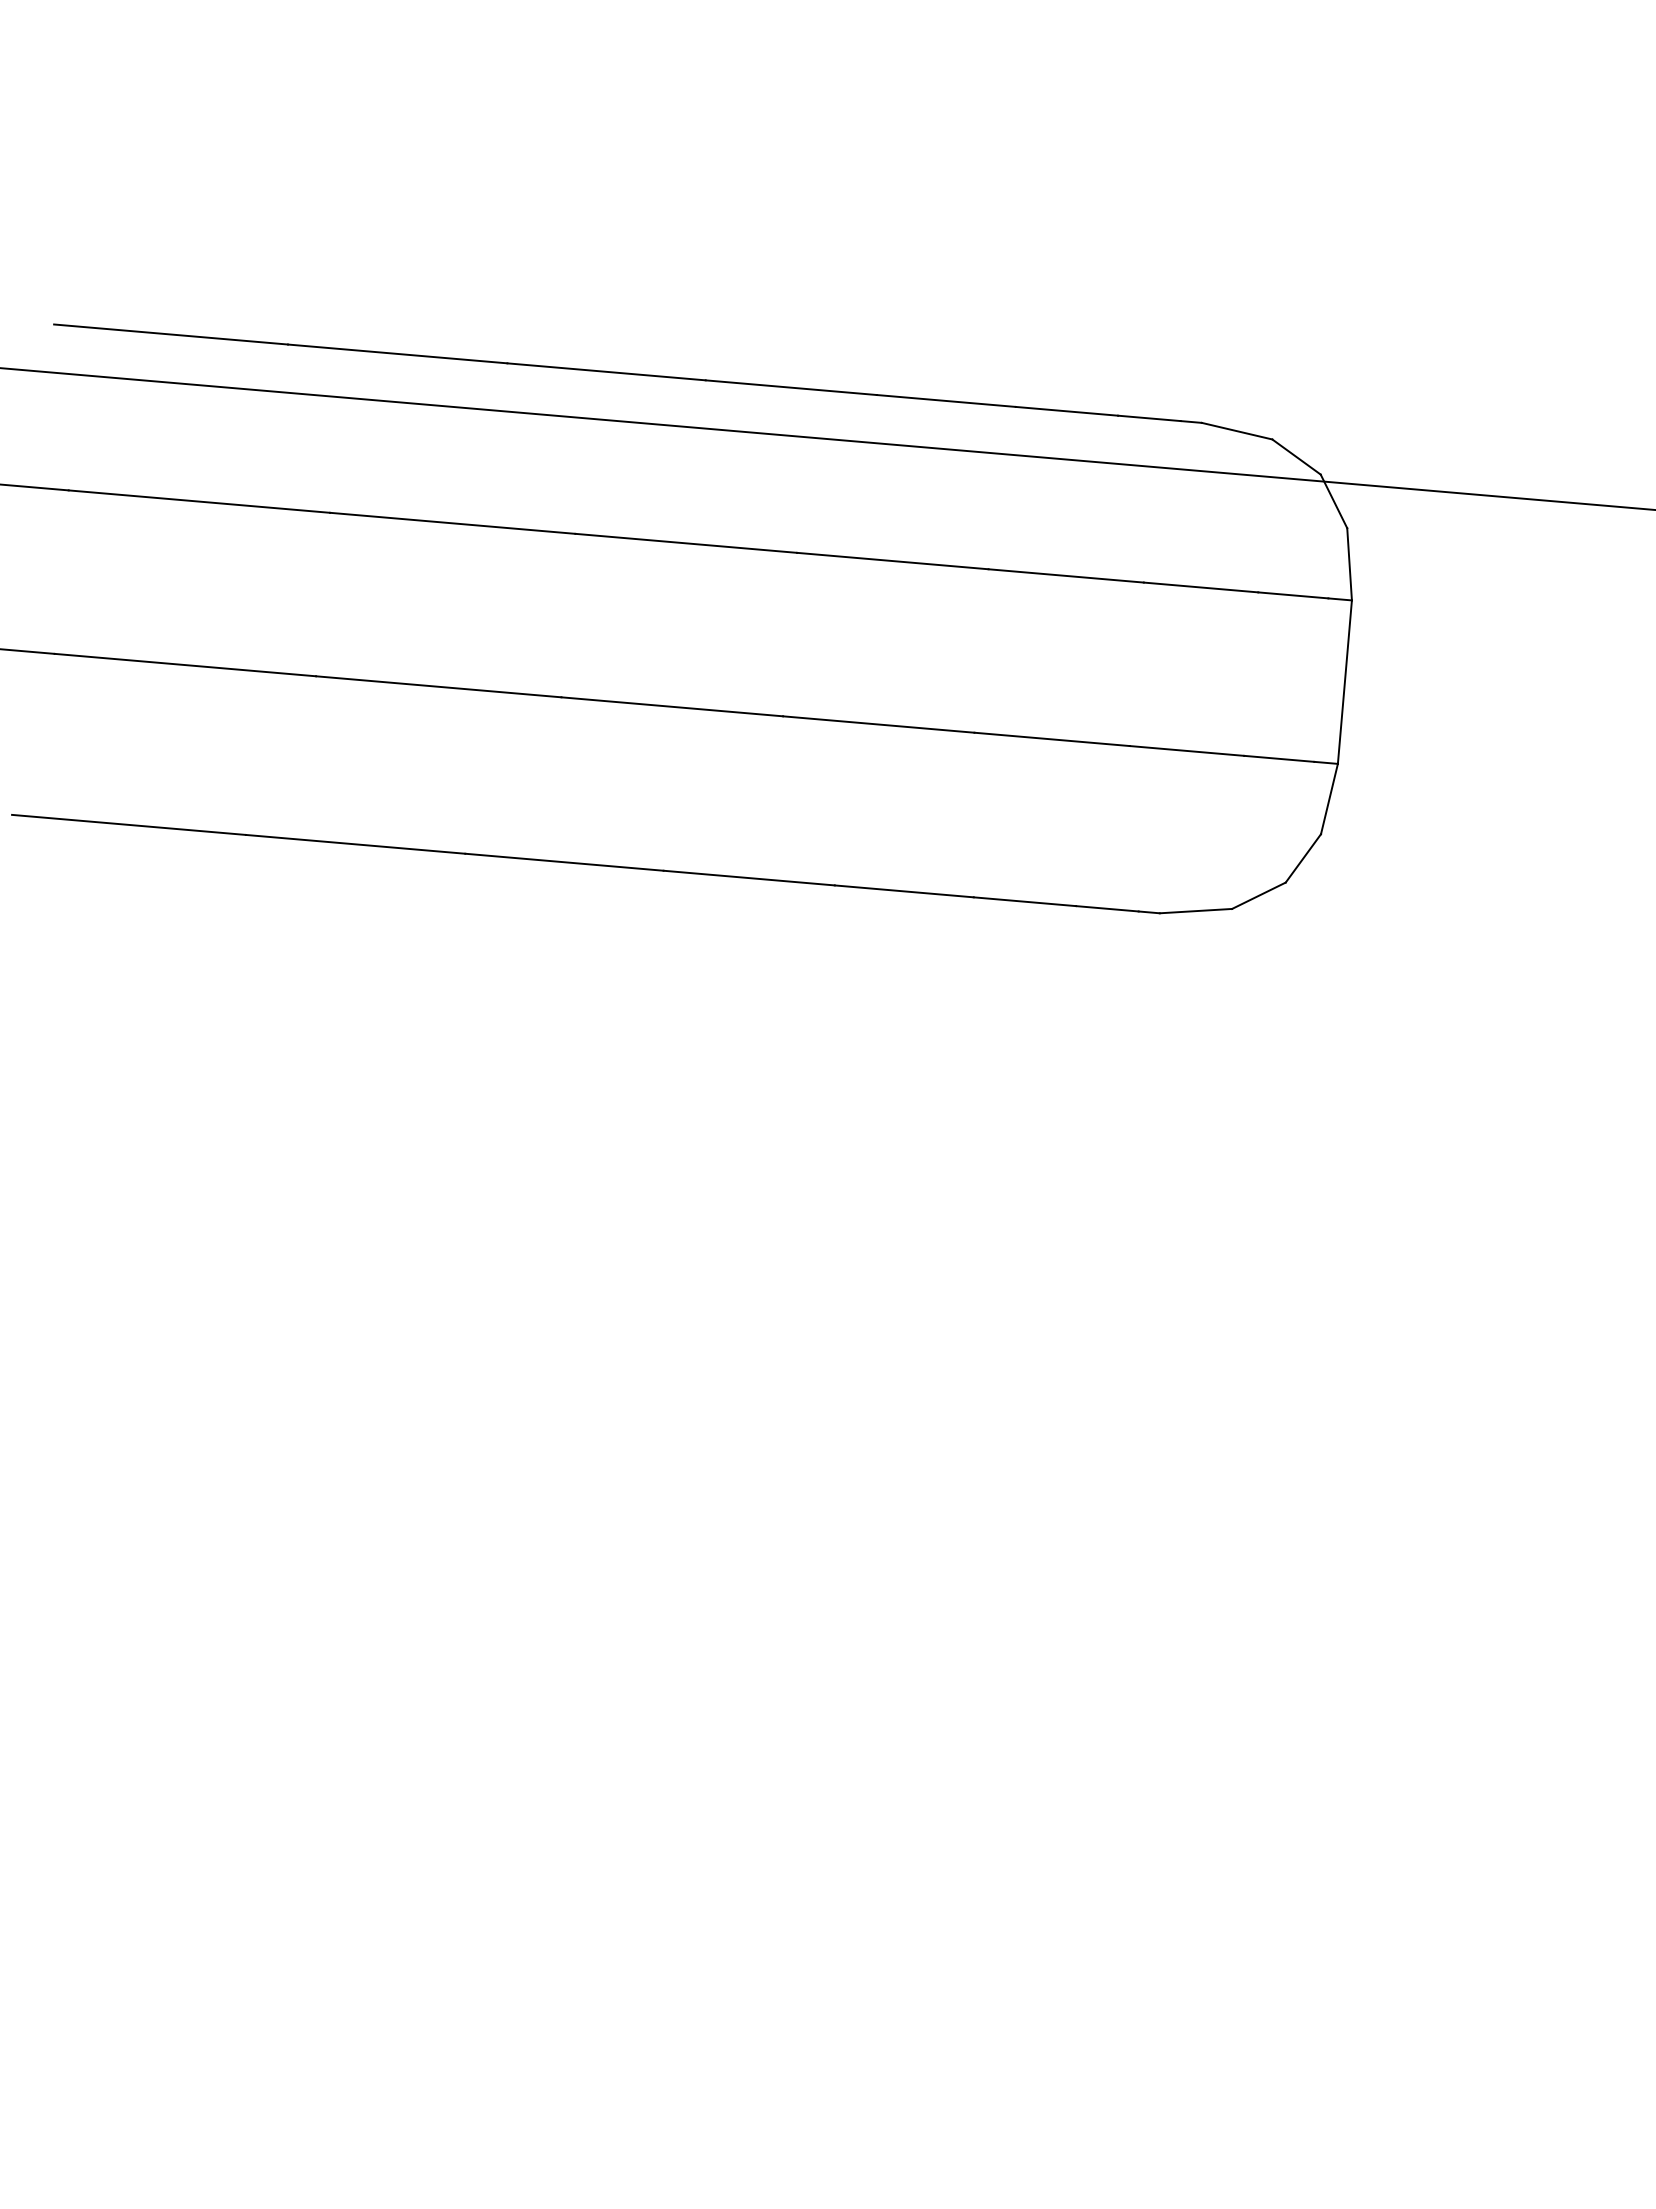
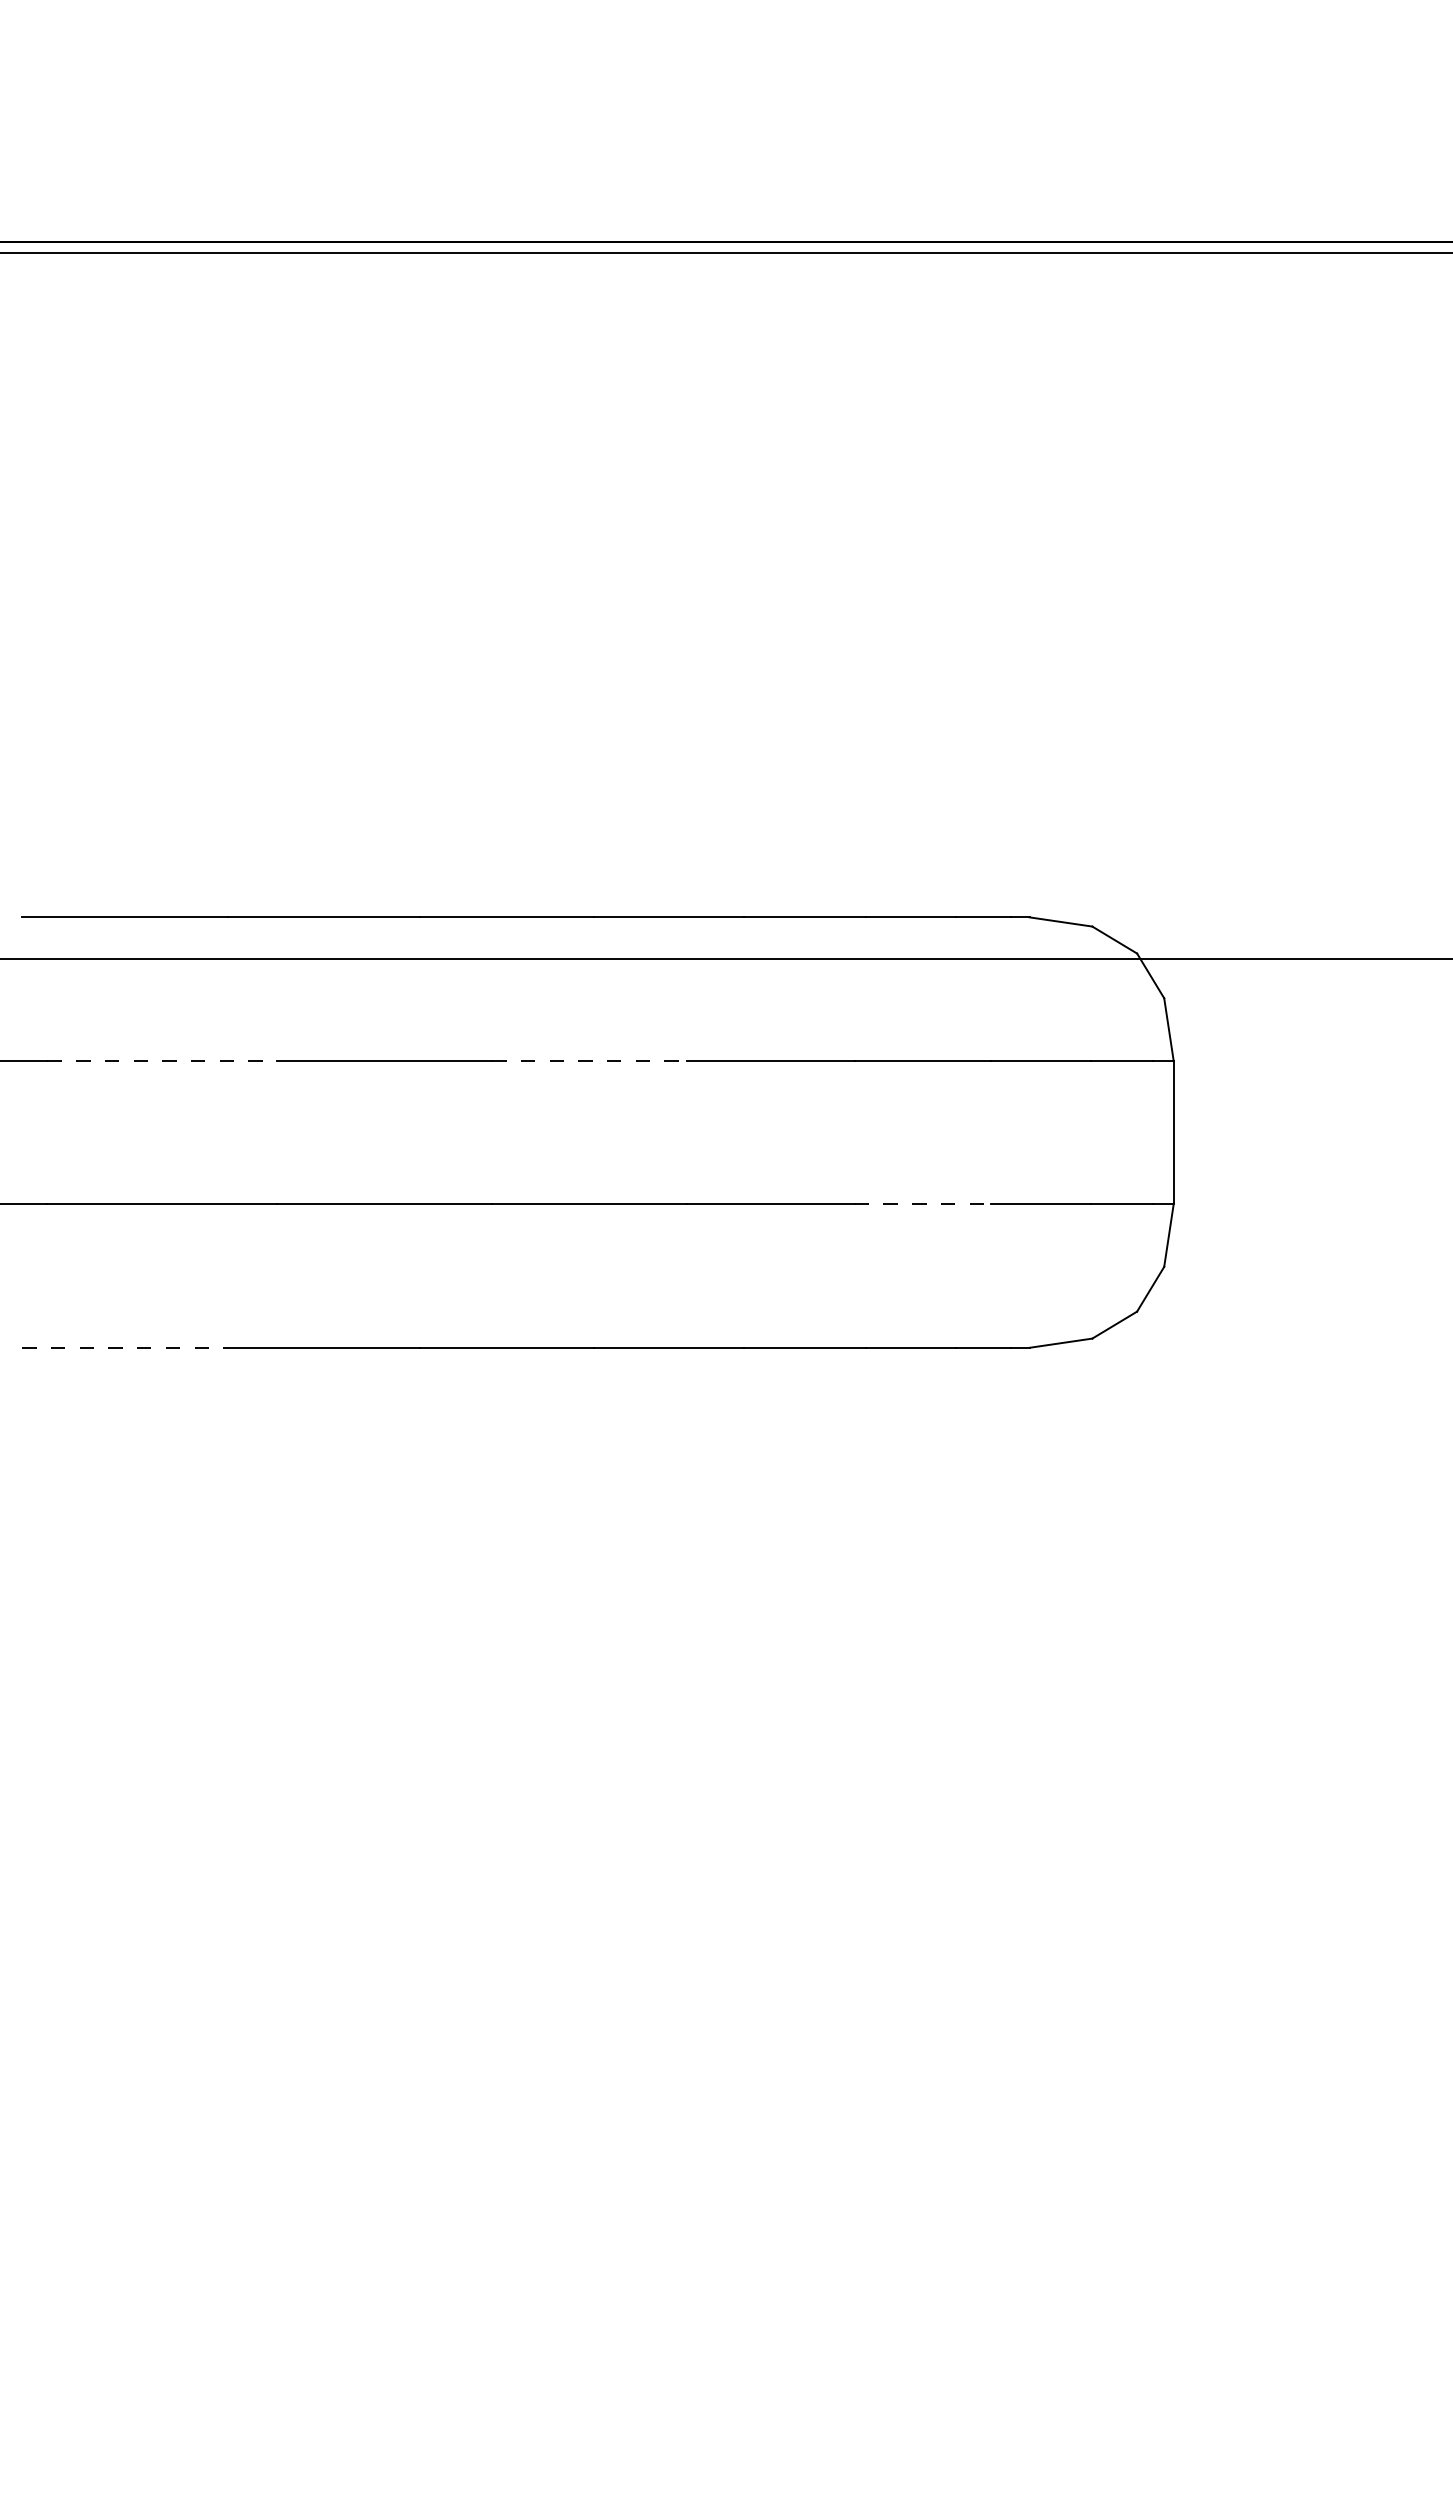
line: (199, 501) -> (162, 1060), solid -> dashed
line: (686, 542) -> (589, 1060), solid -> dashed
line: (1052, 739) -> (923, 1204), solid -> dashed
line: (129, 824) -> (125, 1347), solid -> dashed

